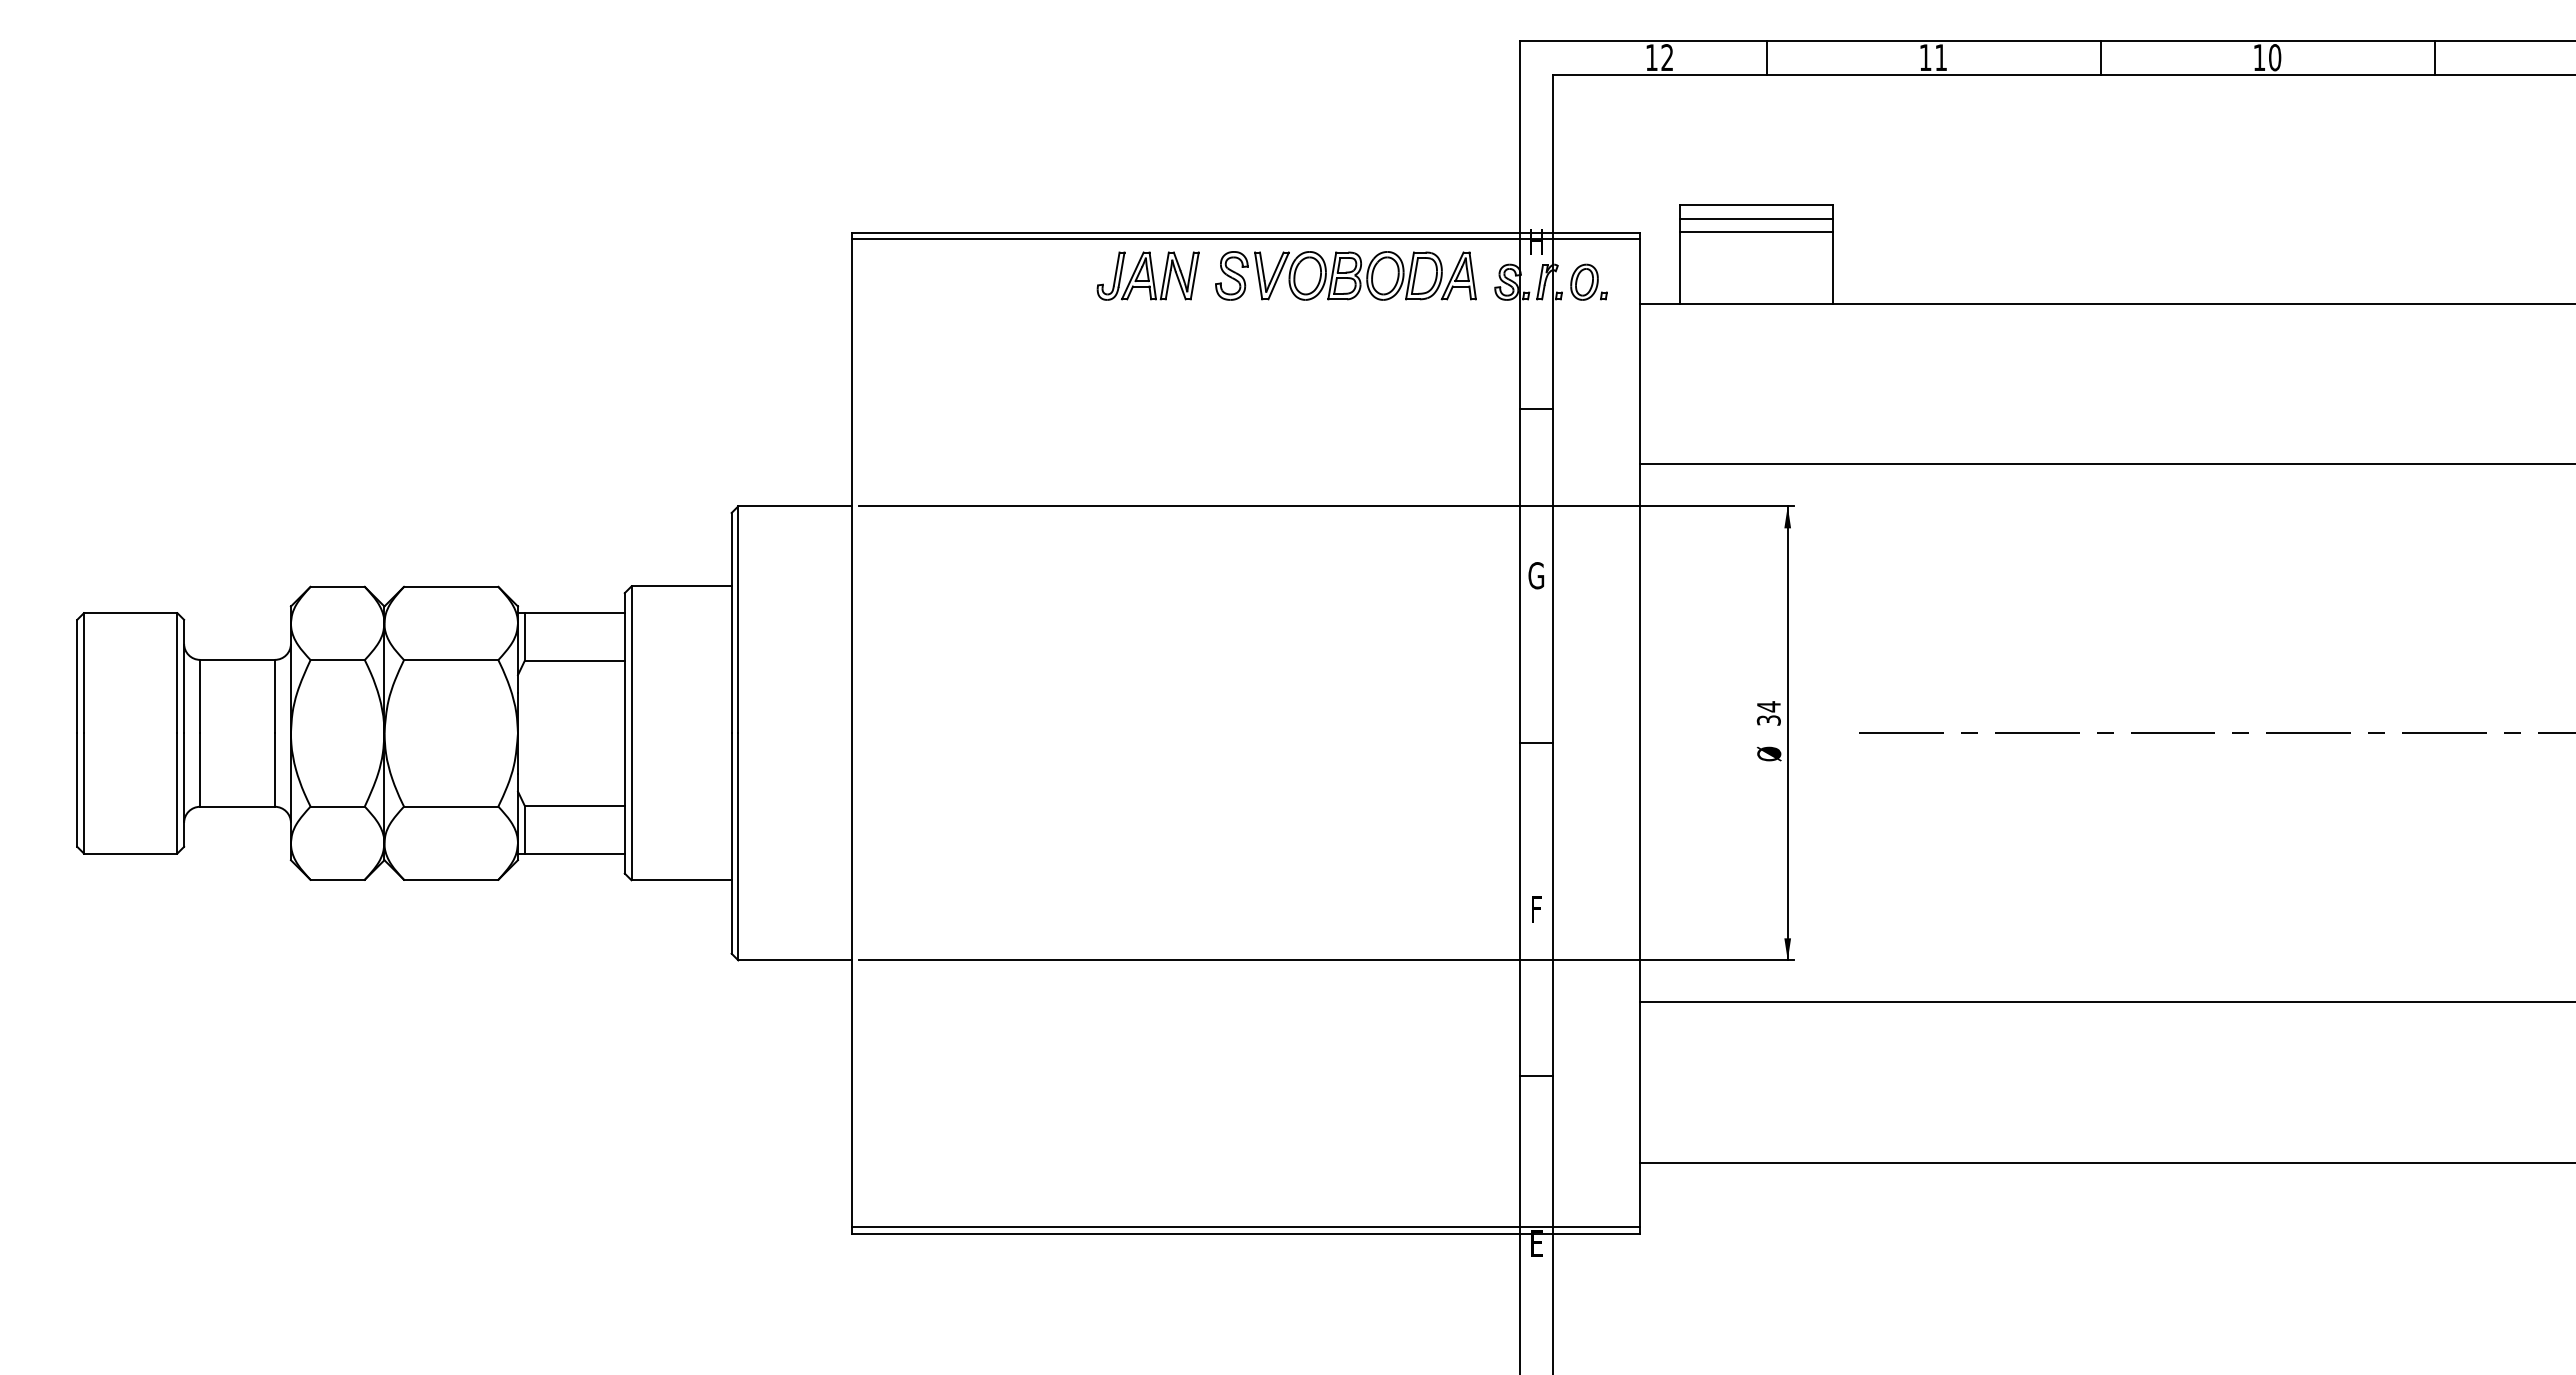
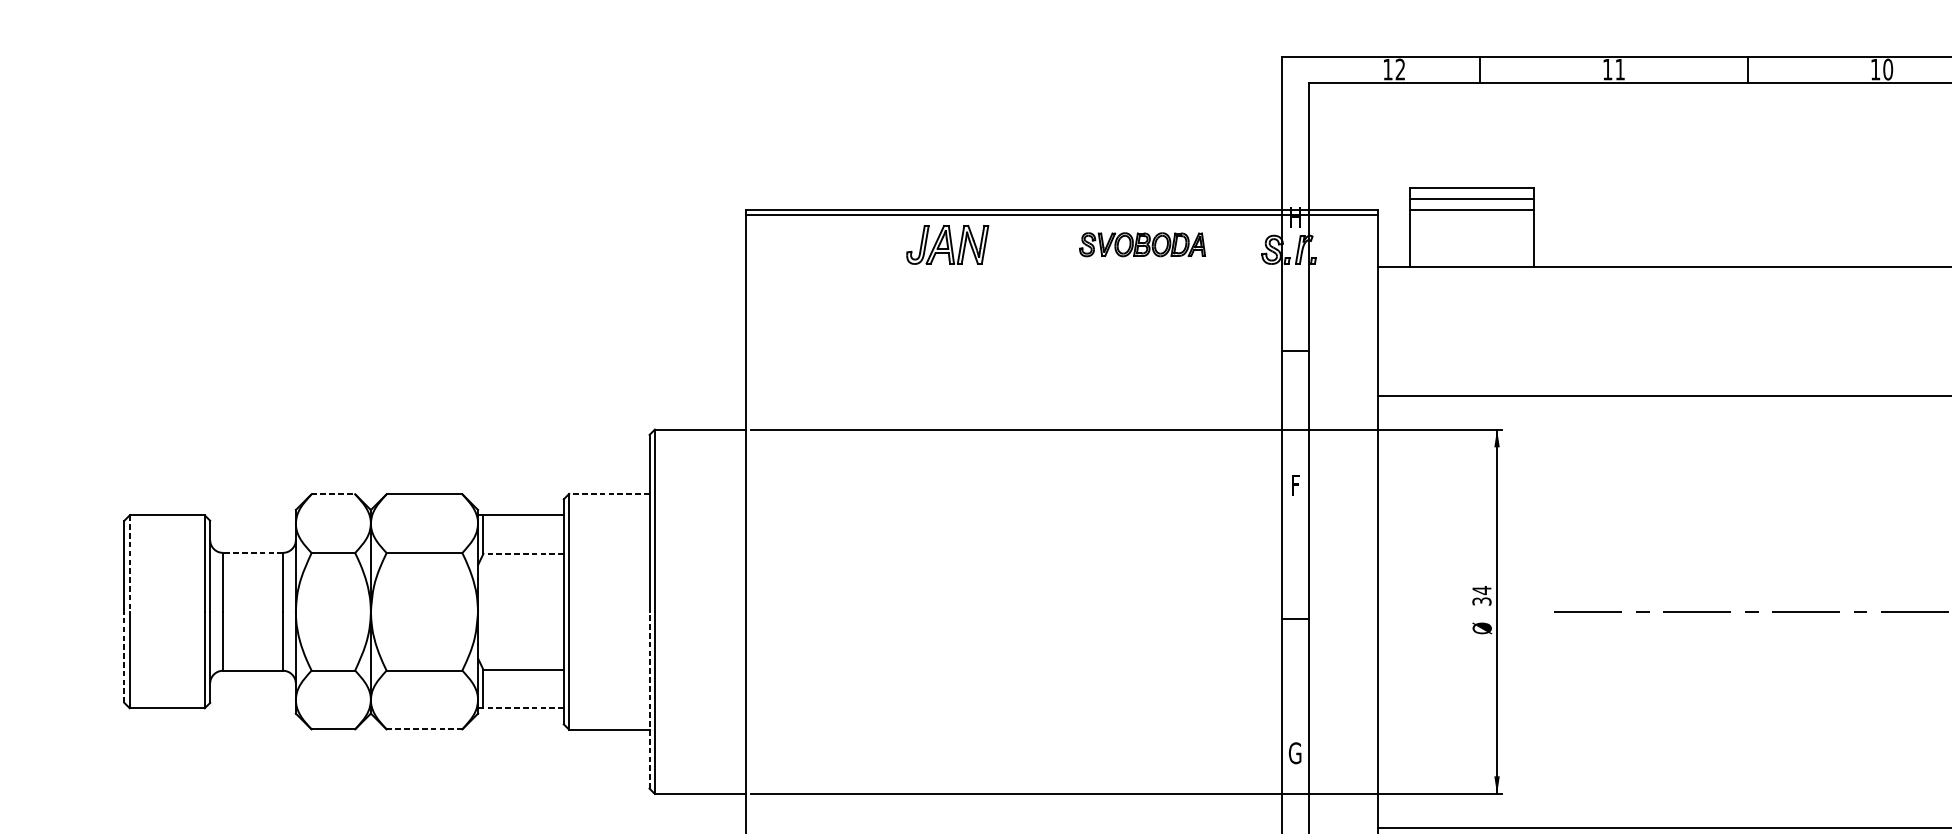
part: (1147, 275) -> (947, 244), moved
part: (1345, 275) -> (1142, 244), size x0.6
part: (1588, 281) -> (1337, 249), removed
text: (1536, 575) -> (1295, 485), G -> F
line: (338, 586) -> (334, 493), solid -> dashed
line: (681, 586) -> (609, 493), solid -> dashed
line: (237, 659) -> (252, 552), solid -> dashed
line: (574, 661) -> (523, 554), solid -> dashed
line: (83, 673) -> (129, 563), solid -> dashed
line: (77, 790) -> (124, 657), solid -> dashed
line: (731, 843) -> (649, 700), solid -> dashed
line: (574, 853) -> (523, 708), solid -> dashed
line: (451, 879) -> (424, 729), solid -> dashed
text: (1535, 909) -> (1294, 753), F -> G

